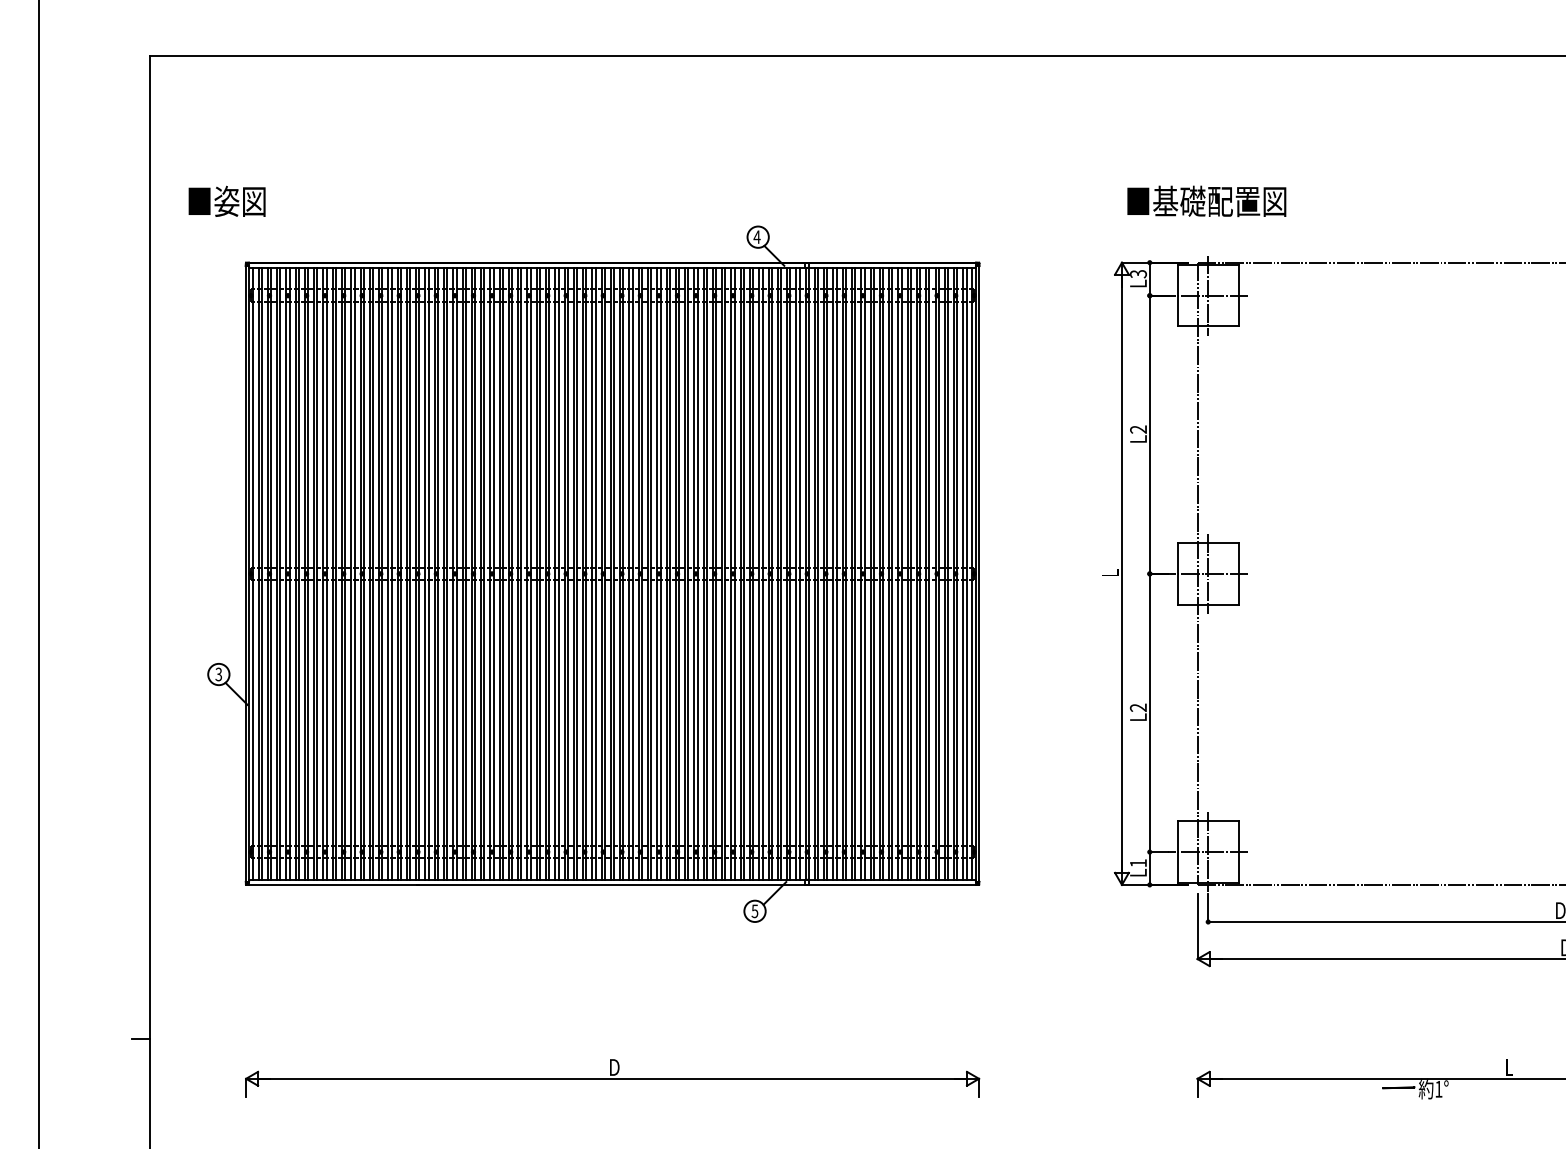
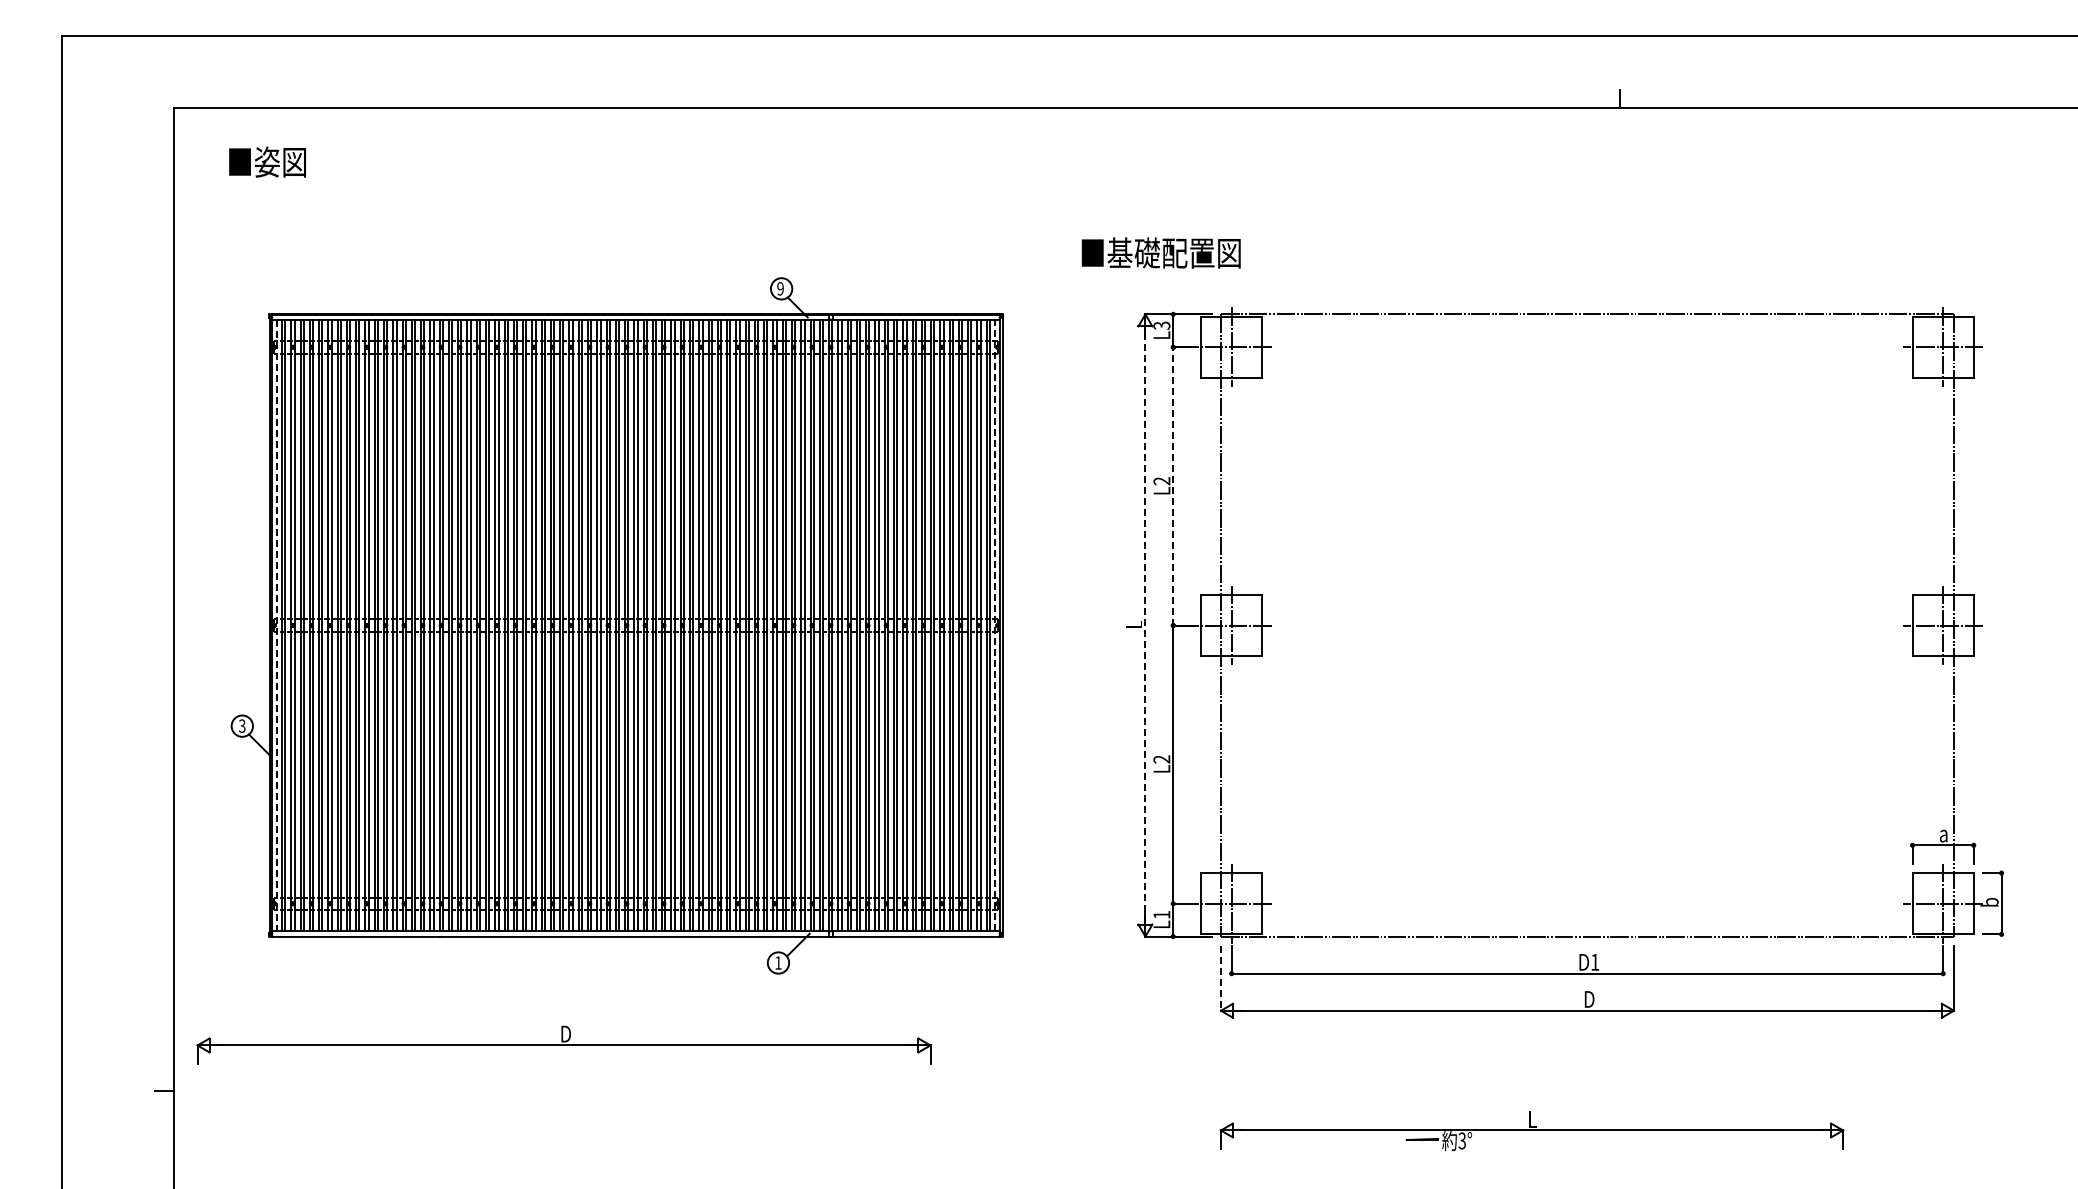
text: (227, 200) -> (267, 161), moved
text: (1206, 200) -> (1160, 252), moved
text: (757, 236) -> (780, 288), 4 -> 9
line: (1150, 433) -> (1173, 485), solid -> dashed
line: (1122, 572) -> (1145, 624), solid -> dashed
line: (253, 573) -> (276, 625), solid -> dashed
line: (972, 573) -> (995, 625), solid -> dashed
text: (755, 910) -> (778, 962), 5 -> 1
line: (1197, 926) -> (1220, 978), solid -> dashed
part: (612, 1077) -> (563, 1044), moved
text: (1438, 1088) -> (1461, 1140), 1° -> 3°

